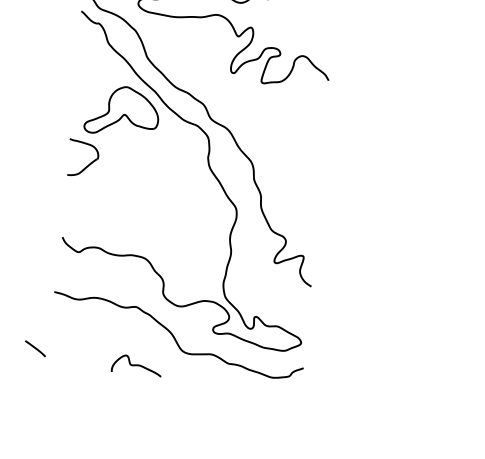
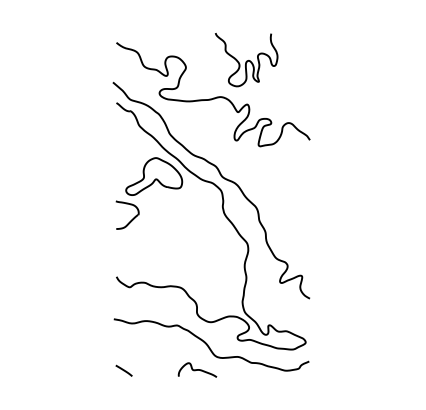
line: (34, 348) -> (123, 370), moved
curve: (136, 364) -> (197, 369), moved

